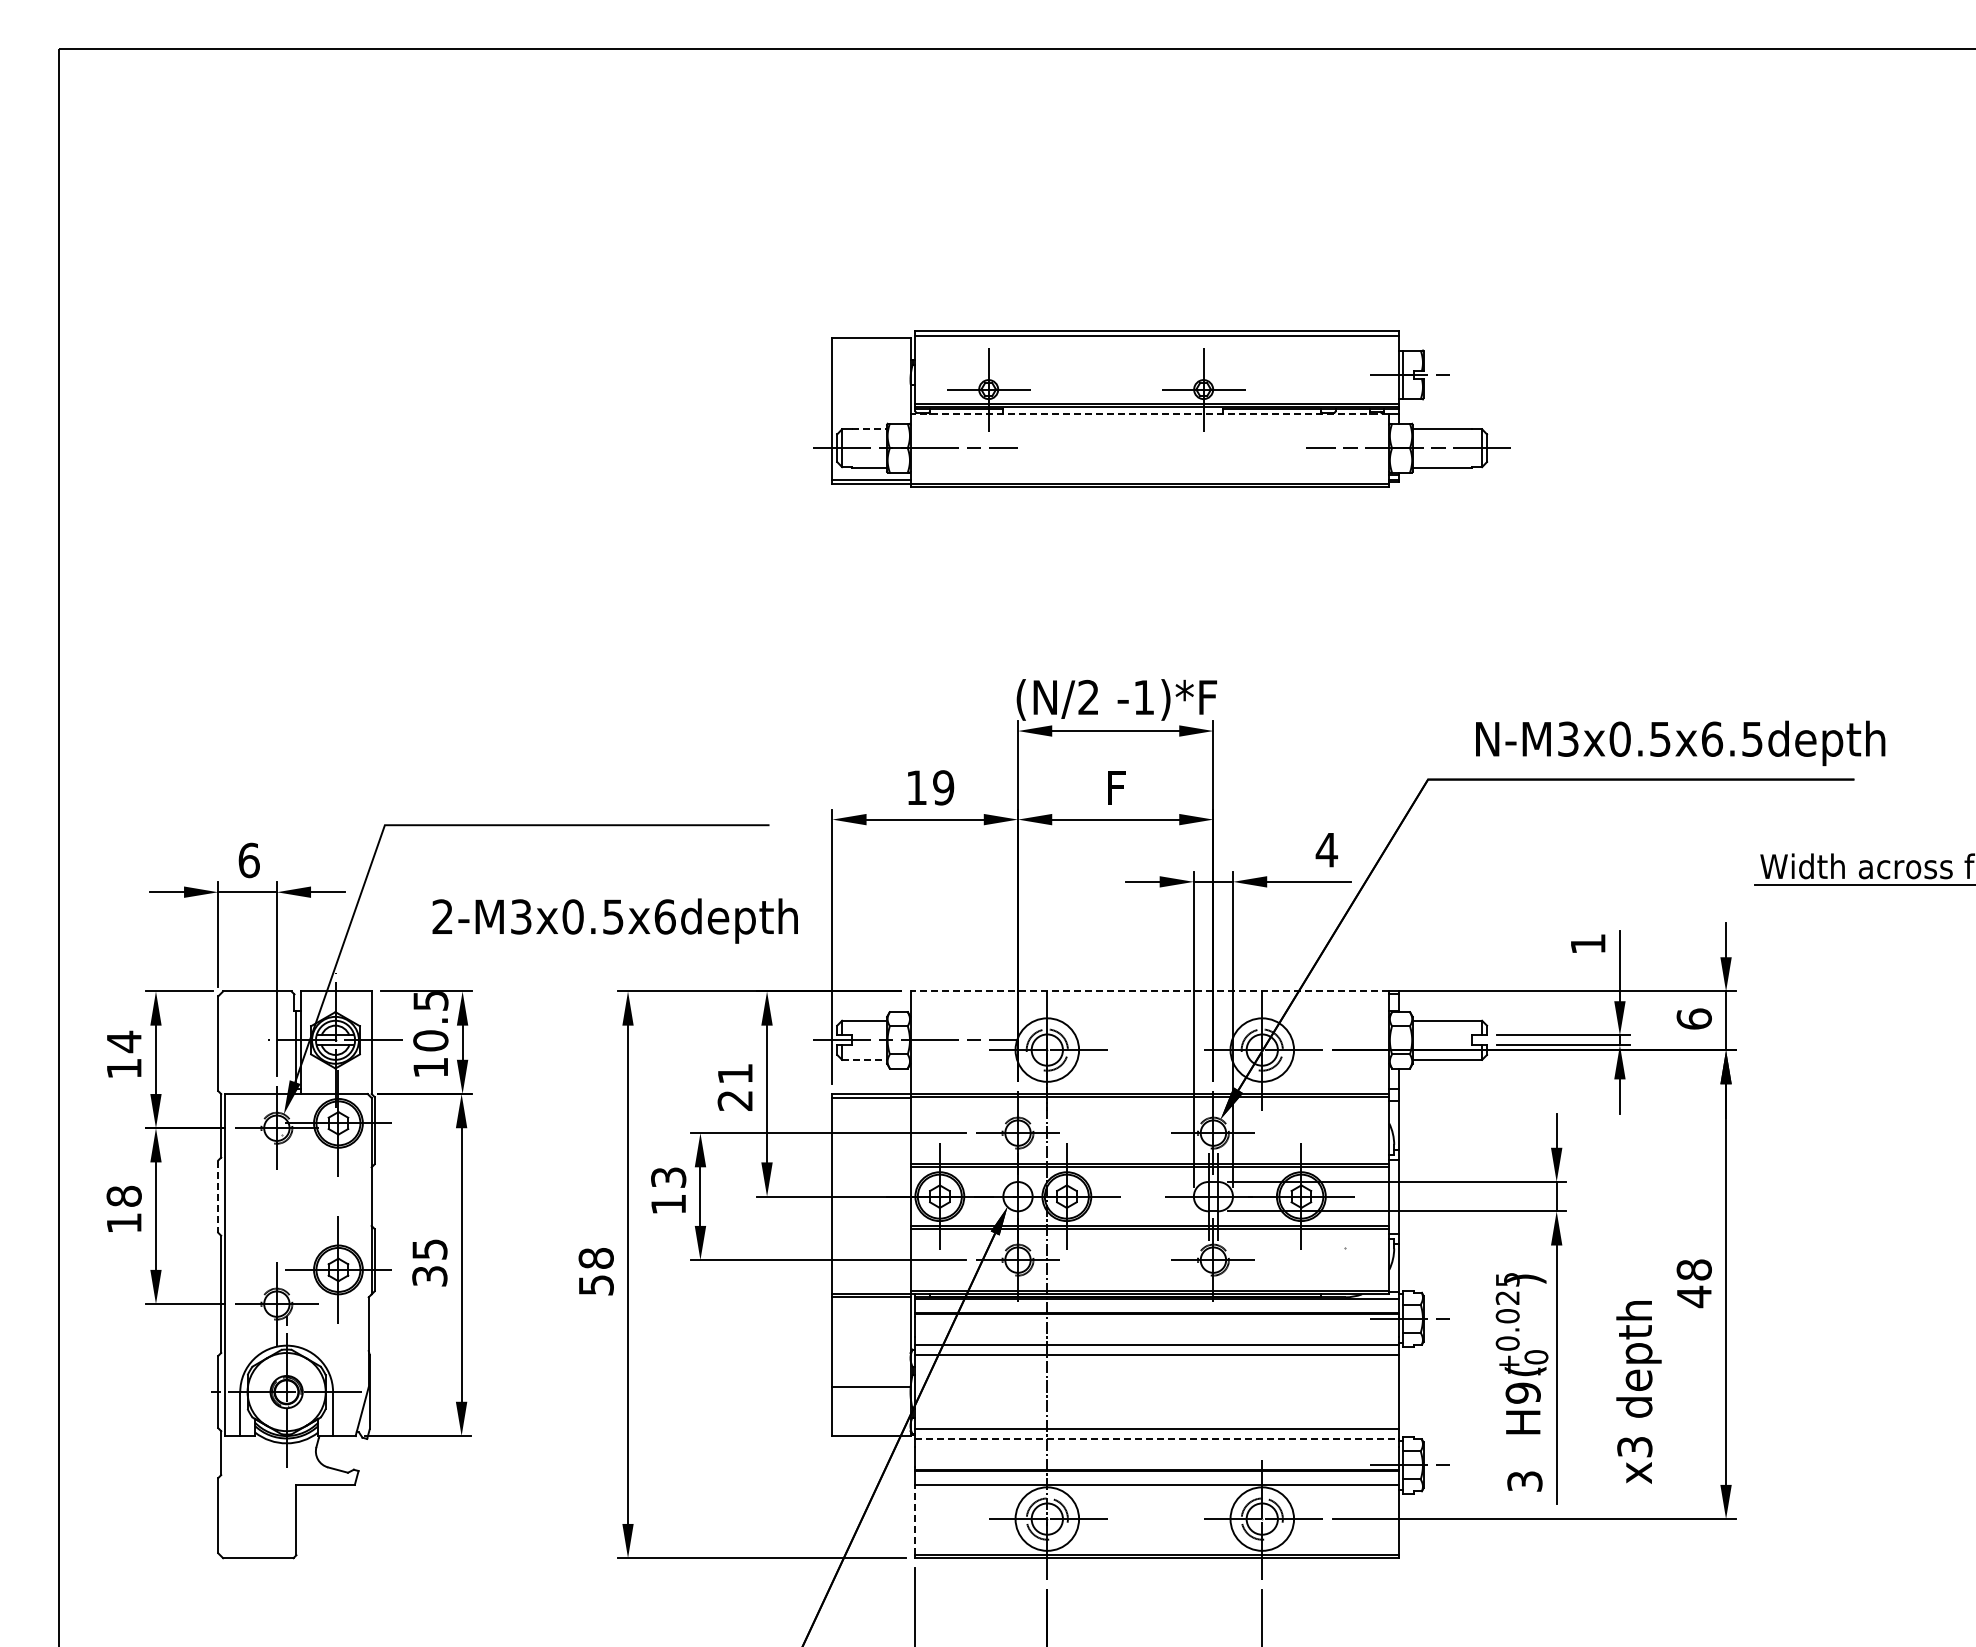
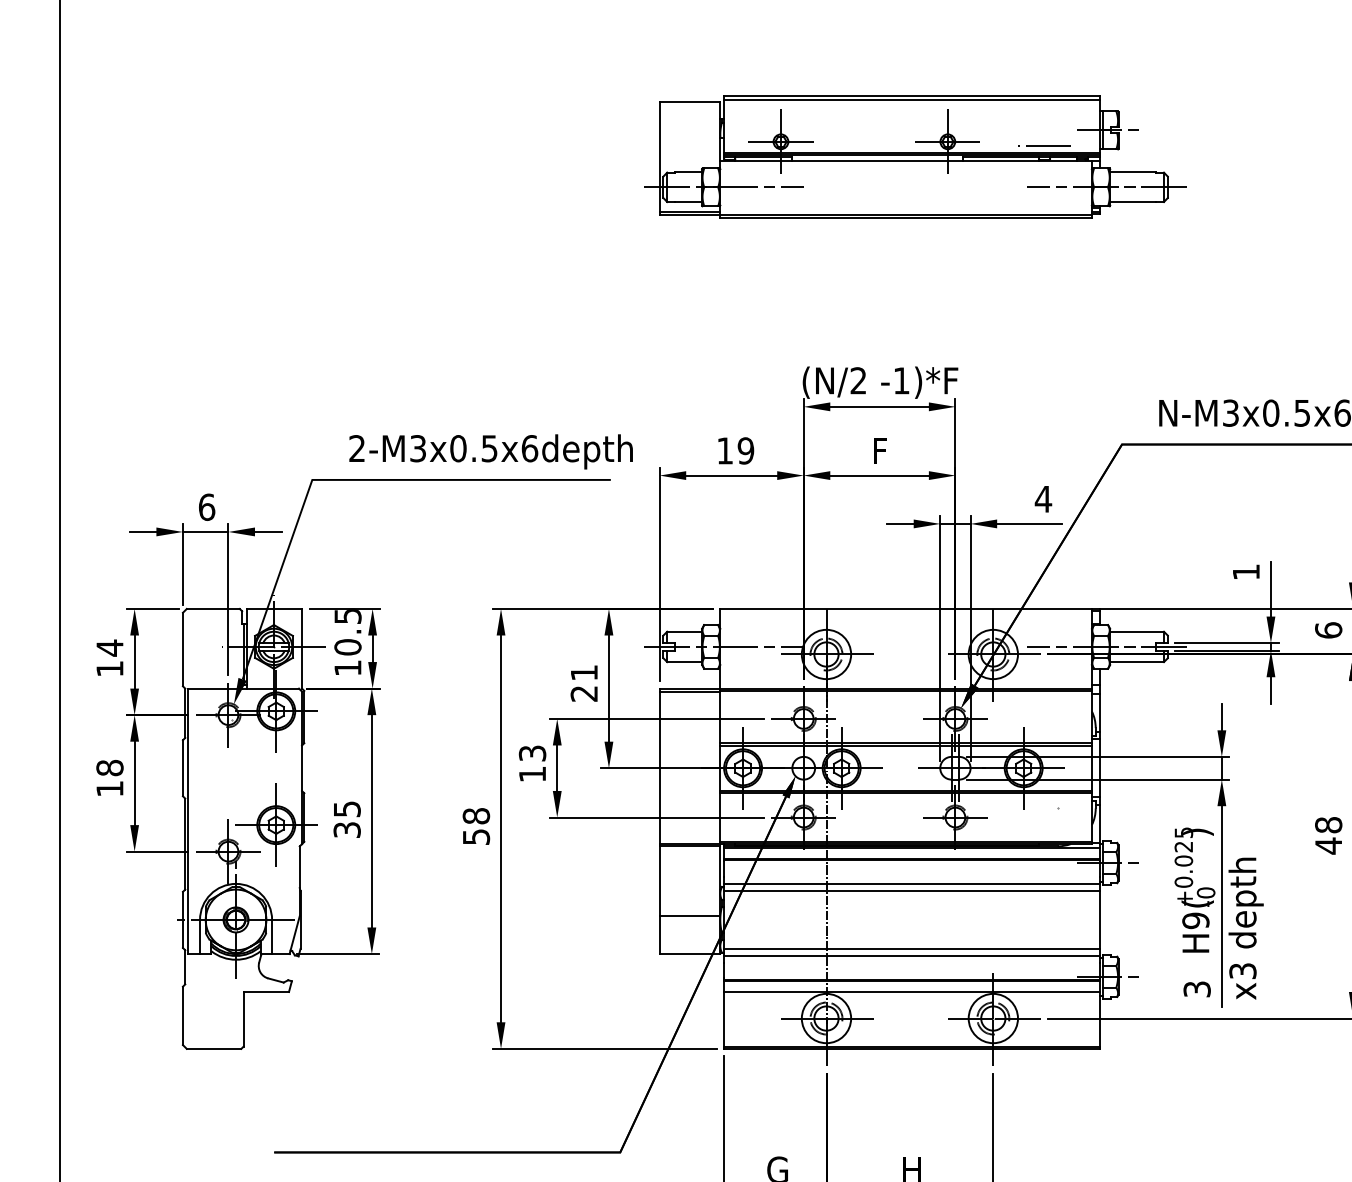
line: (1327, 394) -> (1043, 145), added
line: (1149, 414) -> (905, 161), dashed -> solid
line: (869, 428) -> (688, 172), dashed -> solid
text: (614, 920) -> (490, 451), moved
line: (1149, 991) -> (905, 609), dashed -> solid
line: (1408, 1040) -> (1106, 647), added
line: (865, 1059) -> (685, 661), dashed -> solid
line: (218, 1197) -> (183, 768), dashed -> solid
text: (1638, 1392) -> (1245, 928), moved
line: (1157, 1438) -> (912, 955), dashed -> solid
line: (915, 1519) -> (724, 1018), dashed -> solid

